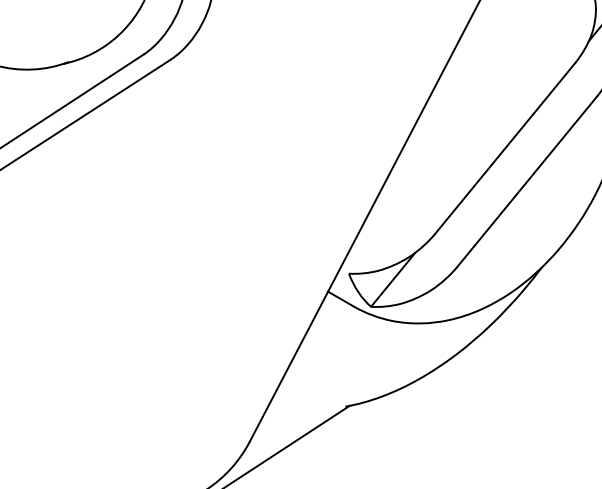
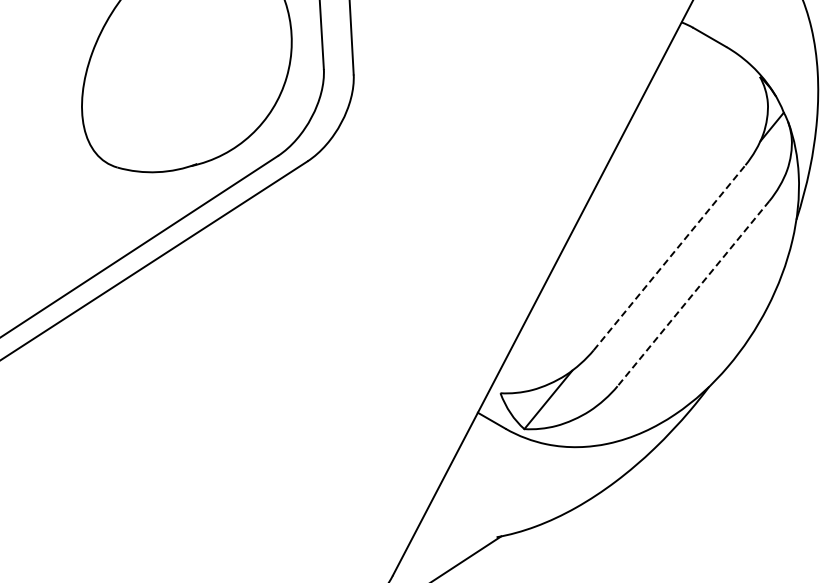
line: (505, 148) -> (669, 257), solid -> dashed
line: (527, 181) -> (693, 293), solid -> dashed

